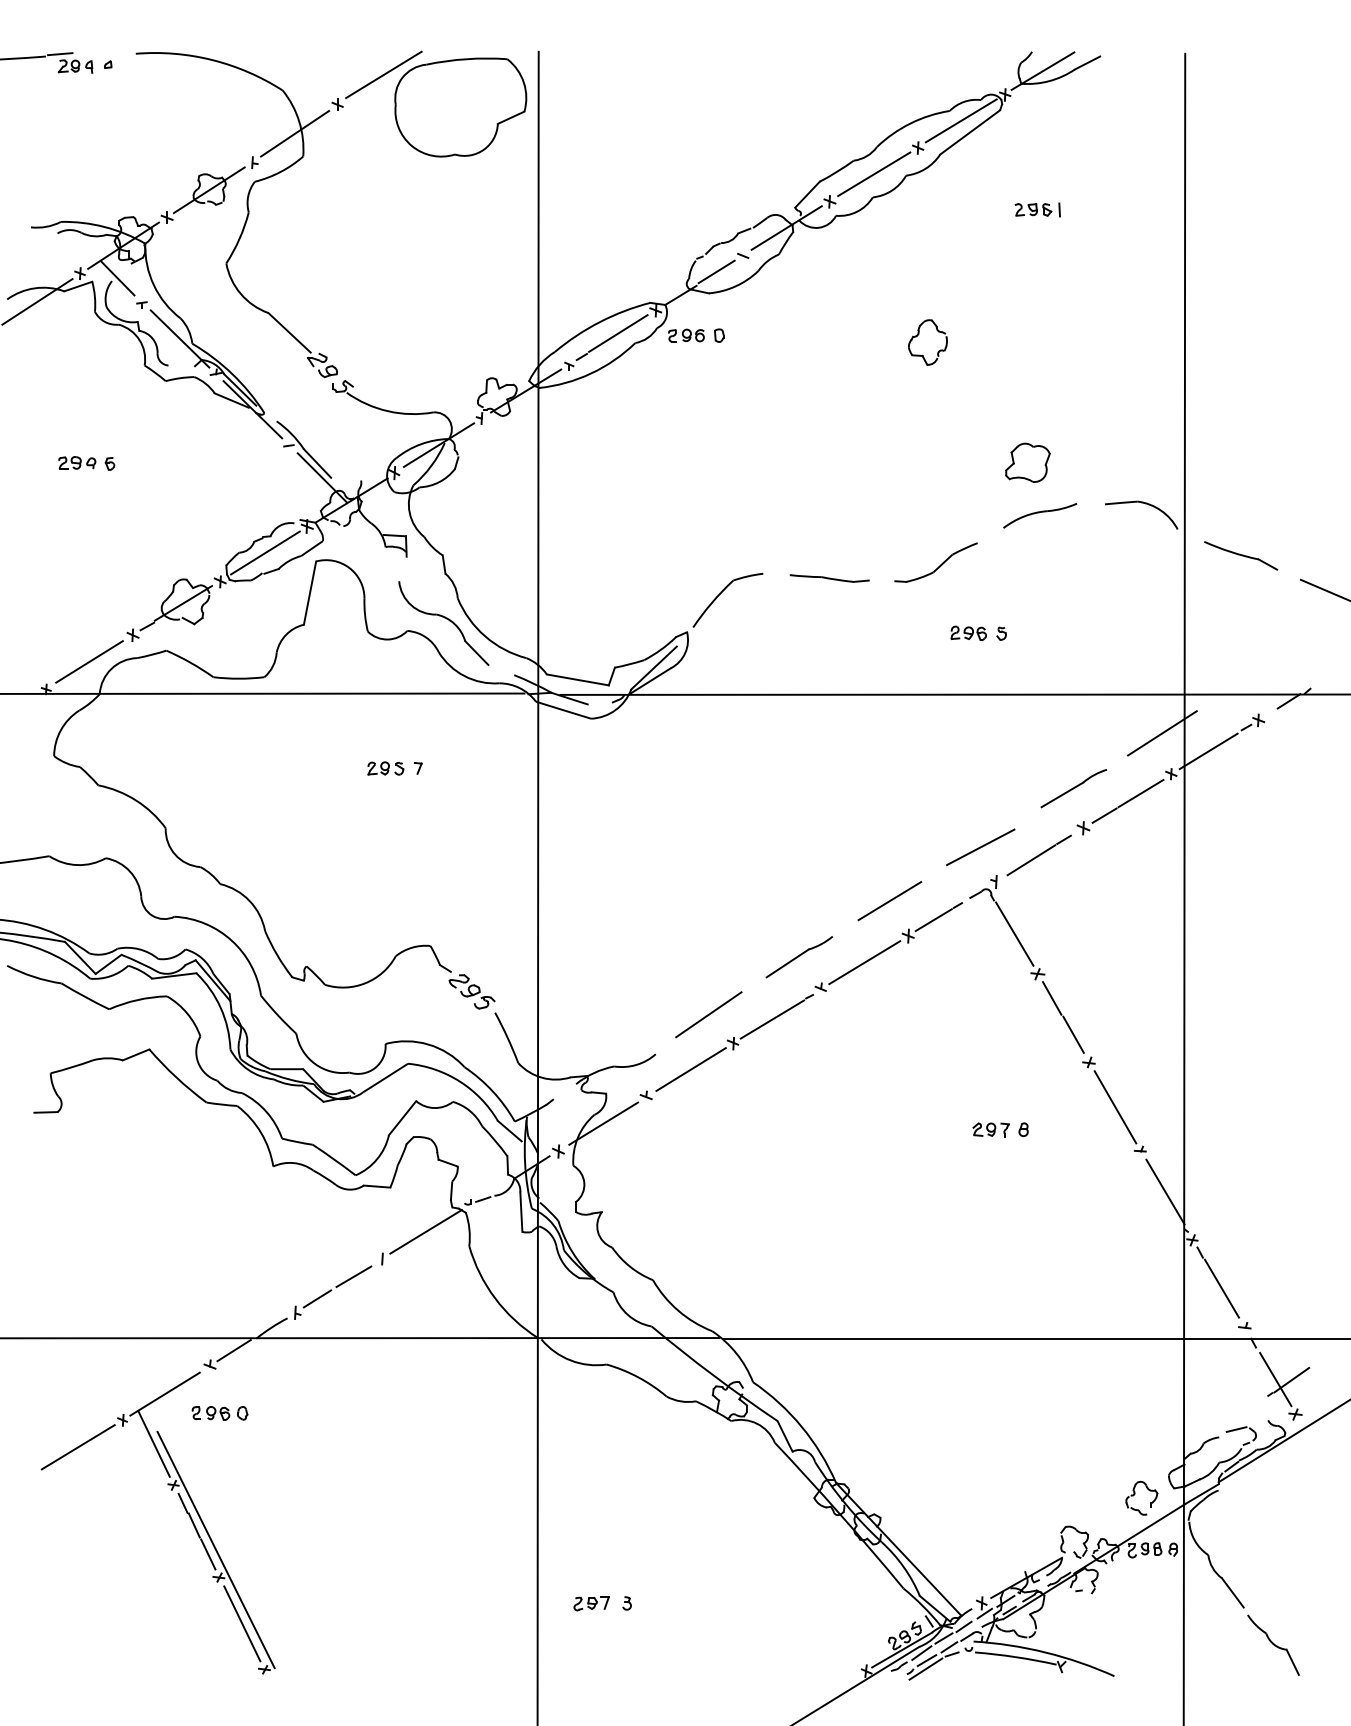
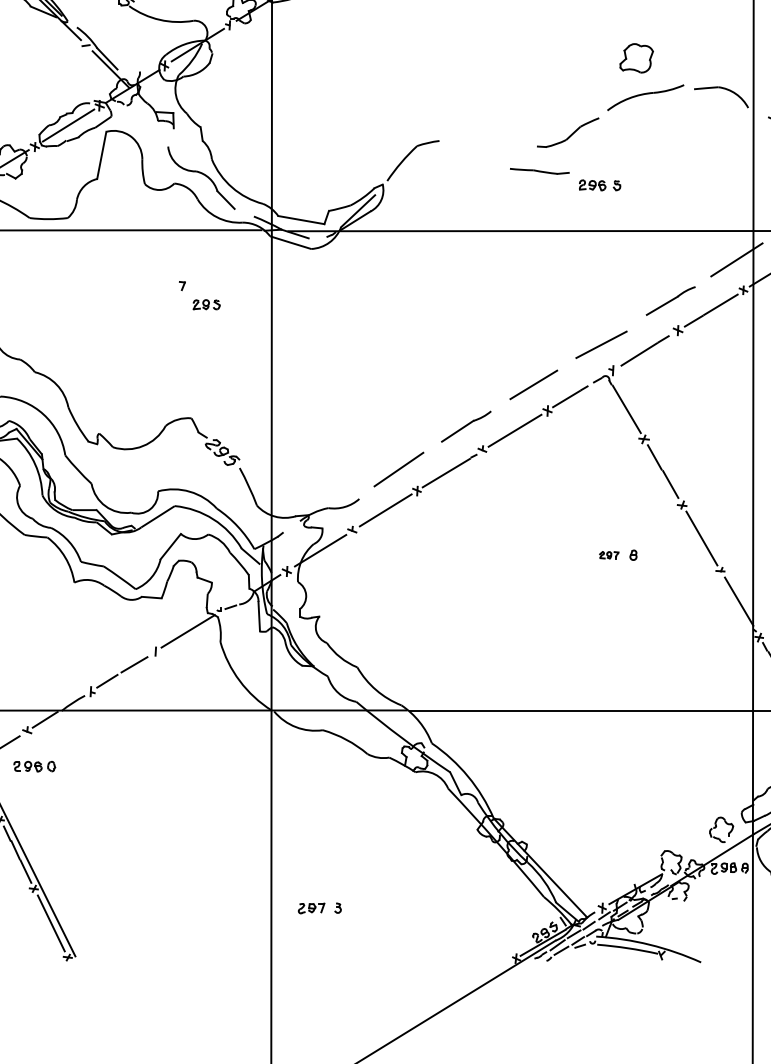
part: (1040, 515) -> (646, 97), size x1.4
part: (829, 578) -> (539, 171), moved
part: (385, 768) -> (206, 304), moved
part: (990, 1129) -> (608, 555), size x0.7
line: (925, 1668) -> (560, 956), removed

